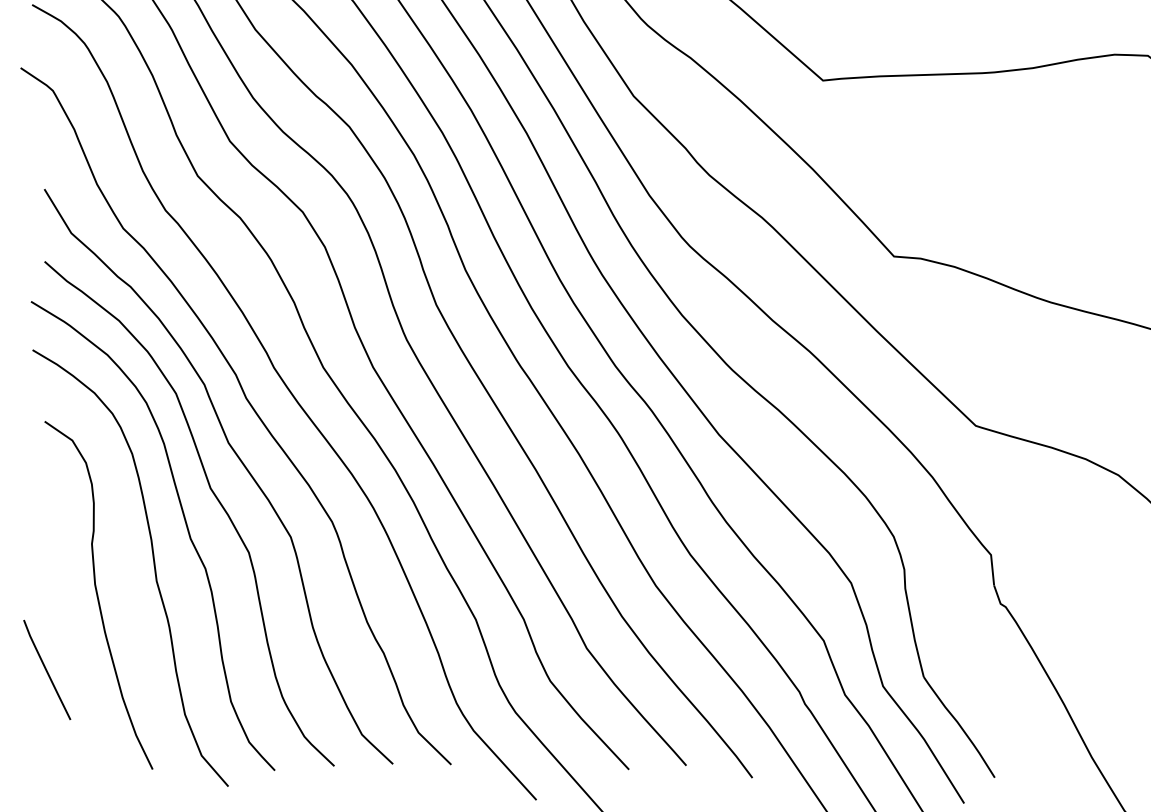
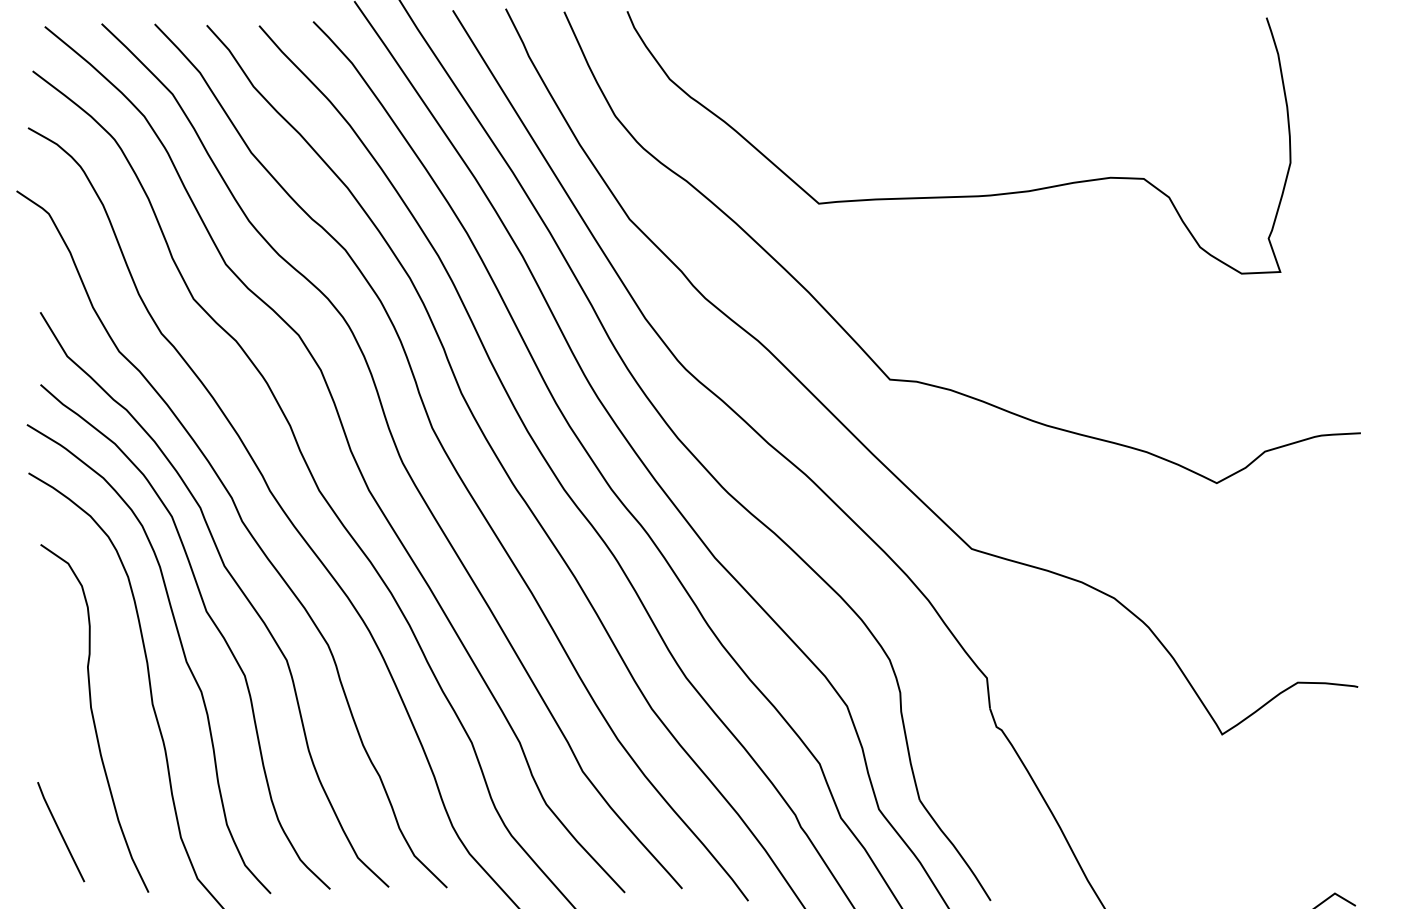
curve: (47, 670) -> (61, 832), moved

